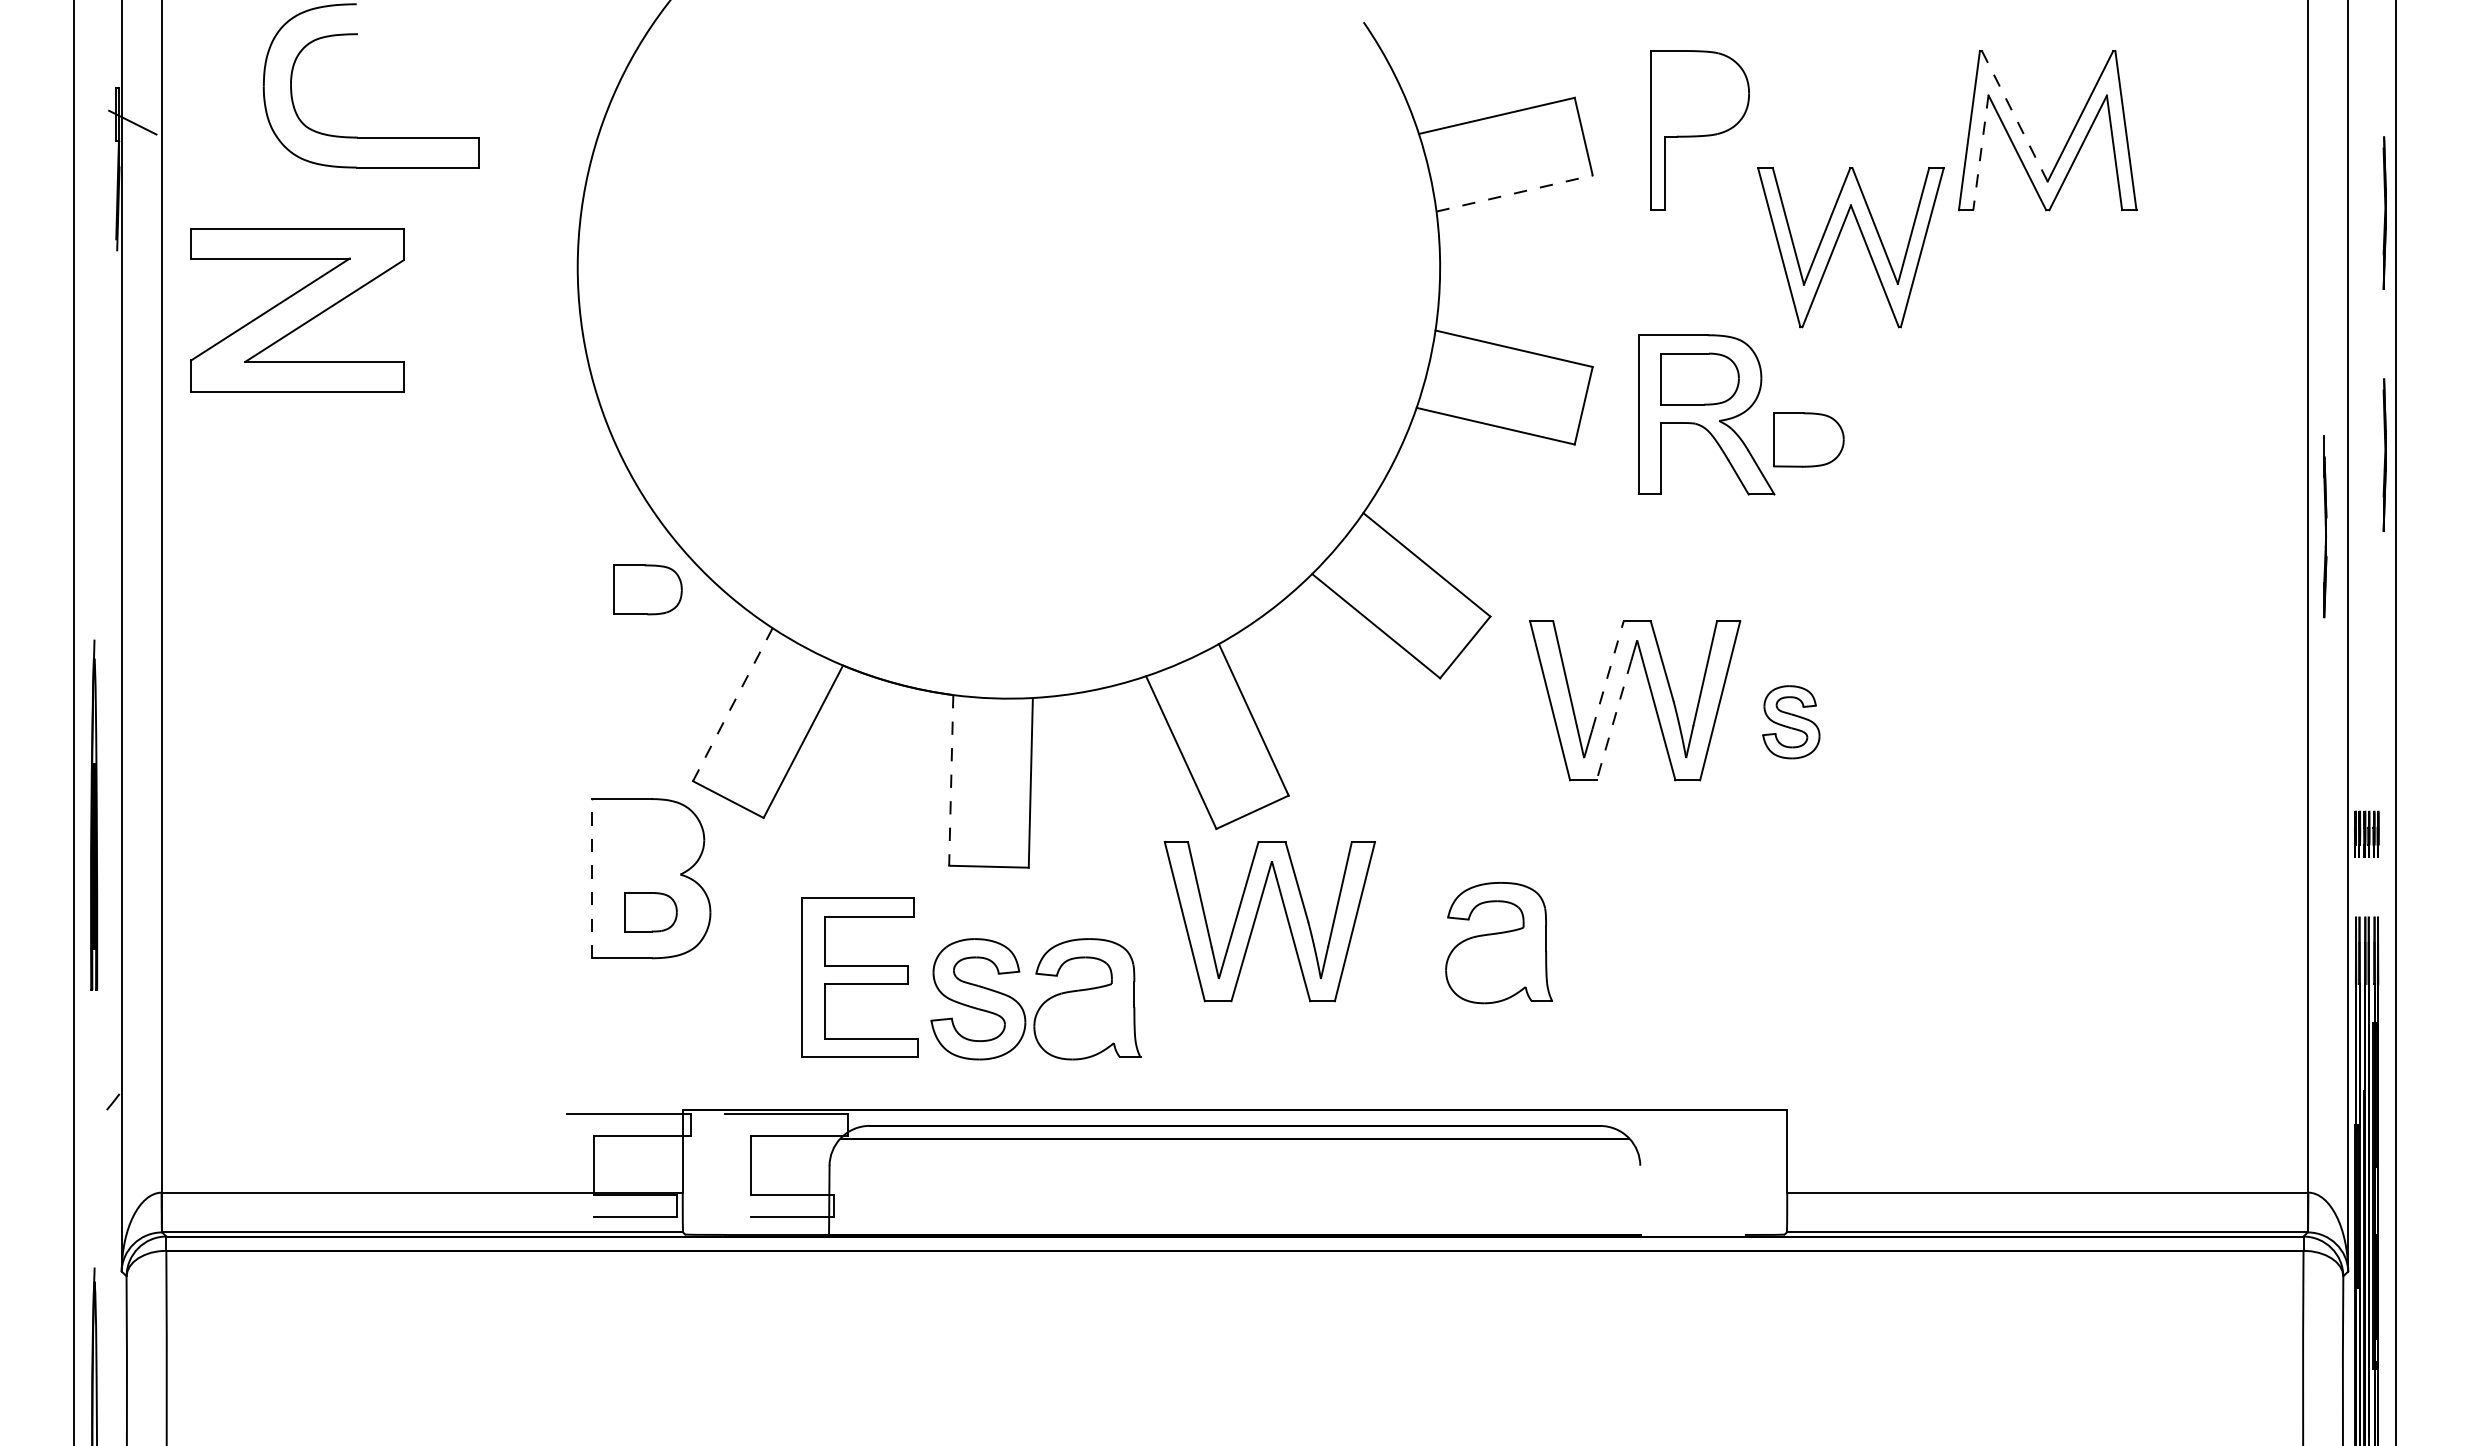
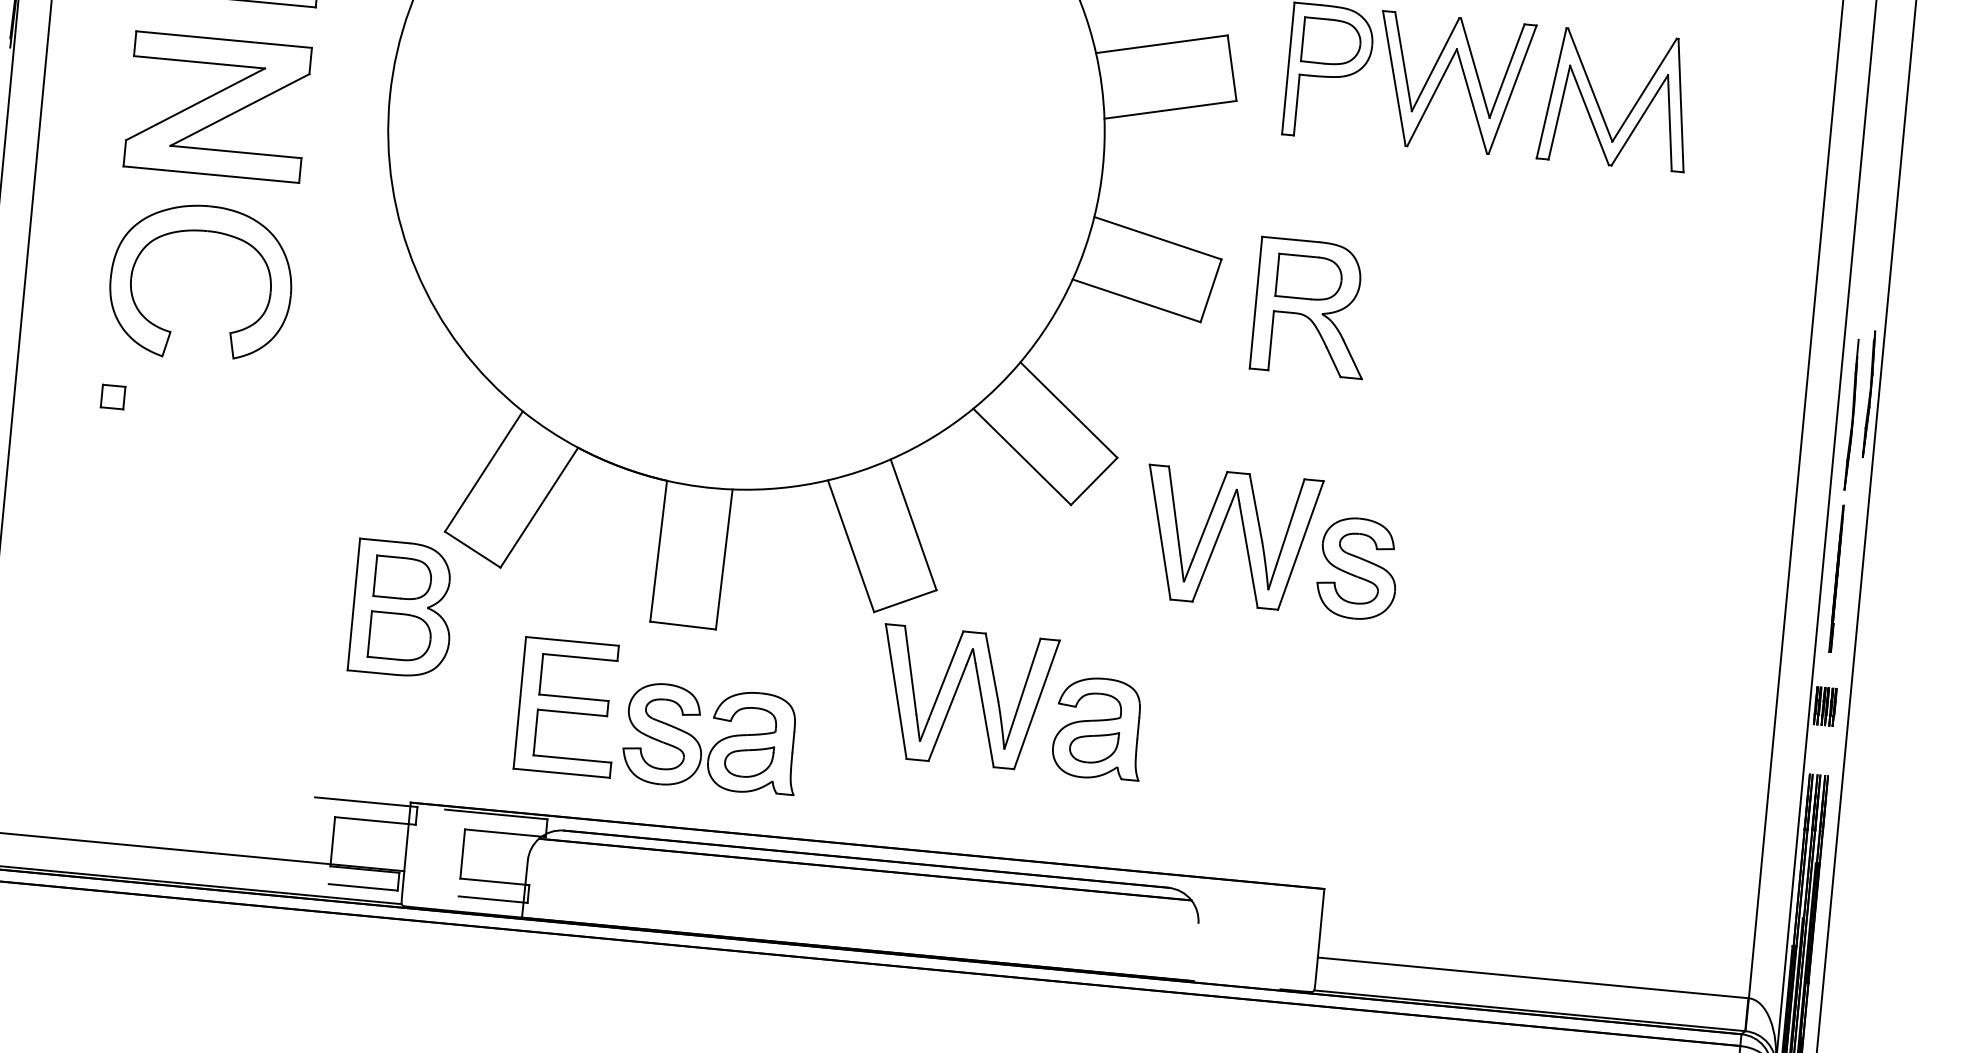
line: (2015, 116) -> (1590, 85), dashed -> solid
line: (1980, 152) -> (1559, 112), dashed -> solid
line: (1515, 193) -> (1171, 109), dashed -> solid
line: (2384, 212) -> (1888, 193), removed
part: (1837, 242) -> (1442, 78), moved
part: (297, 310) -> (217, 107), moved
part: (1808, 439) -> (1331, 41), moved
part: (364, 449) -> (199, 231), added
line: (2325, 526) -> (1852, 414), moved
part: (647, 589) -> (402, 578), moved
part: (279, 657) -> (112, 397), added
line: (1608, 675) -> (1210, 515), dashed -> solid
line: (2365, 679) -> (1836, 578), added
line: (732, 705) -> (483, 472), dashed -> solid
line: (1613, 721) -> (1211, 554), dashed -> solid
part: (1791, 722) -> (1358, 569), size x1.67
line: (951, 780) -> (658, 551), dashed -> solid
line: (592, 878) -> (354, 604), dashed -> solid
part: (650, 911) -> (399, 636), size x1.43
part: (1256, 918) -> (955, 694), moved
part: (1494, 965) -> (1093, 746), added
part: (1082, 1021) -> (748, 760), added

